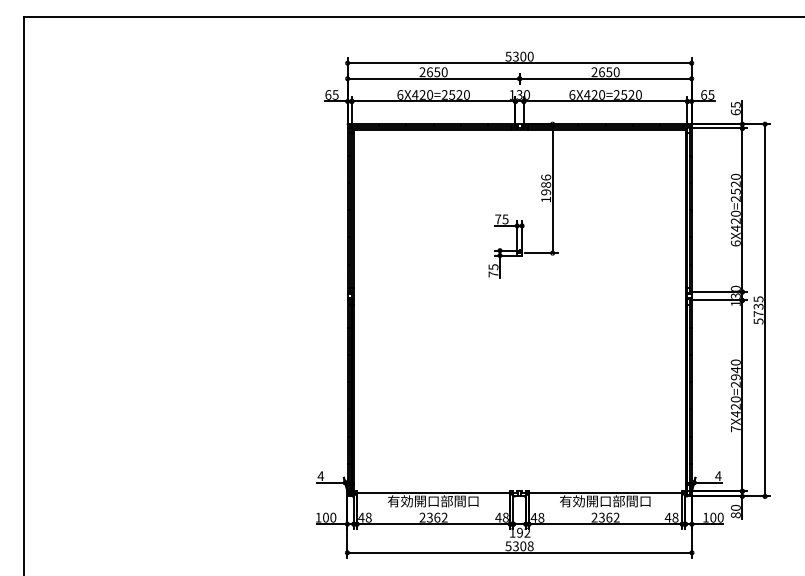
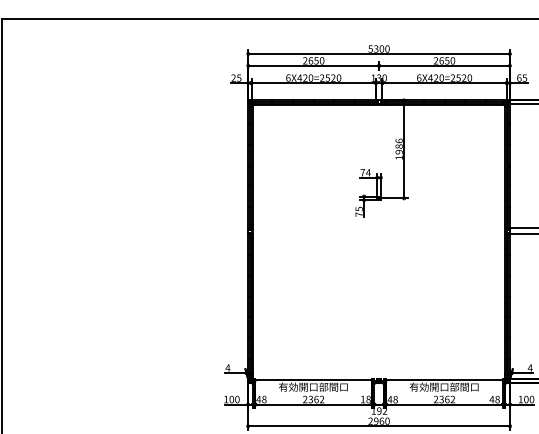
text: (328, 94) -> (233, 77), 65 -> 25
text: (505, 219) -> (368, 172), 75 -> 74
text: (498, 517) -> (363, 399), 48 -> 18
text: (519, 546) -> (378, 421), 5308 -> 2960

